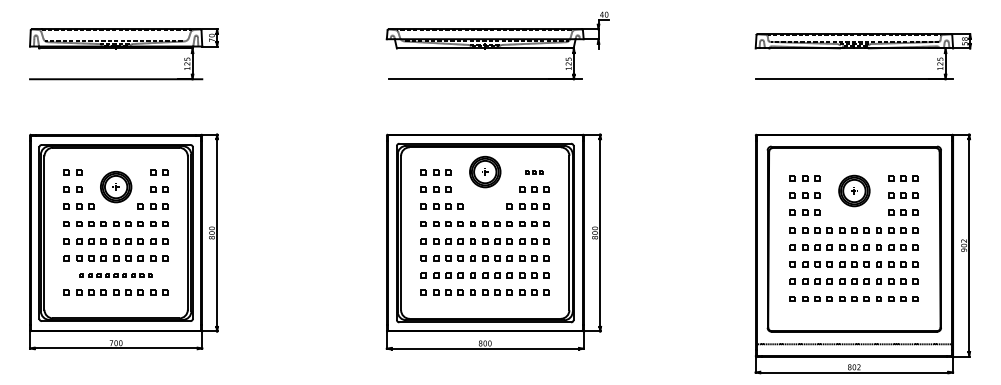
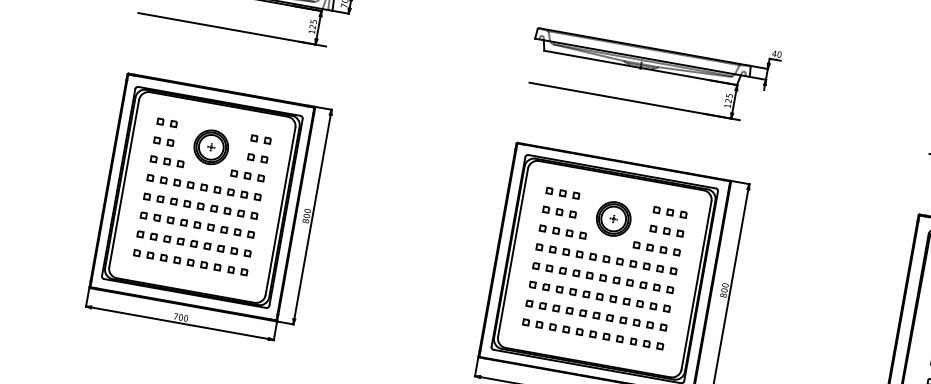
part: (485, 171) -> (614, 218), moved
part: (534, 172) -> (670, 212), size x1.67
part: (115, 275) -> (193, 243), size x1.43

